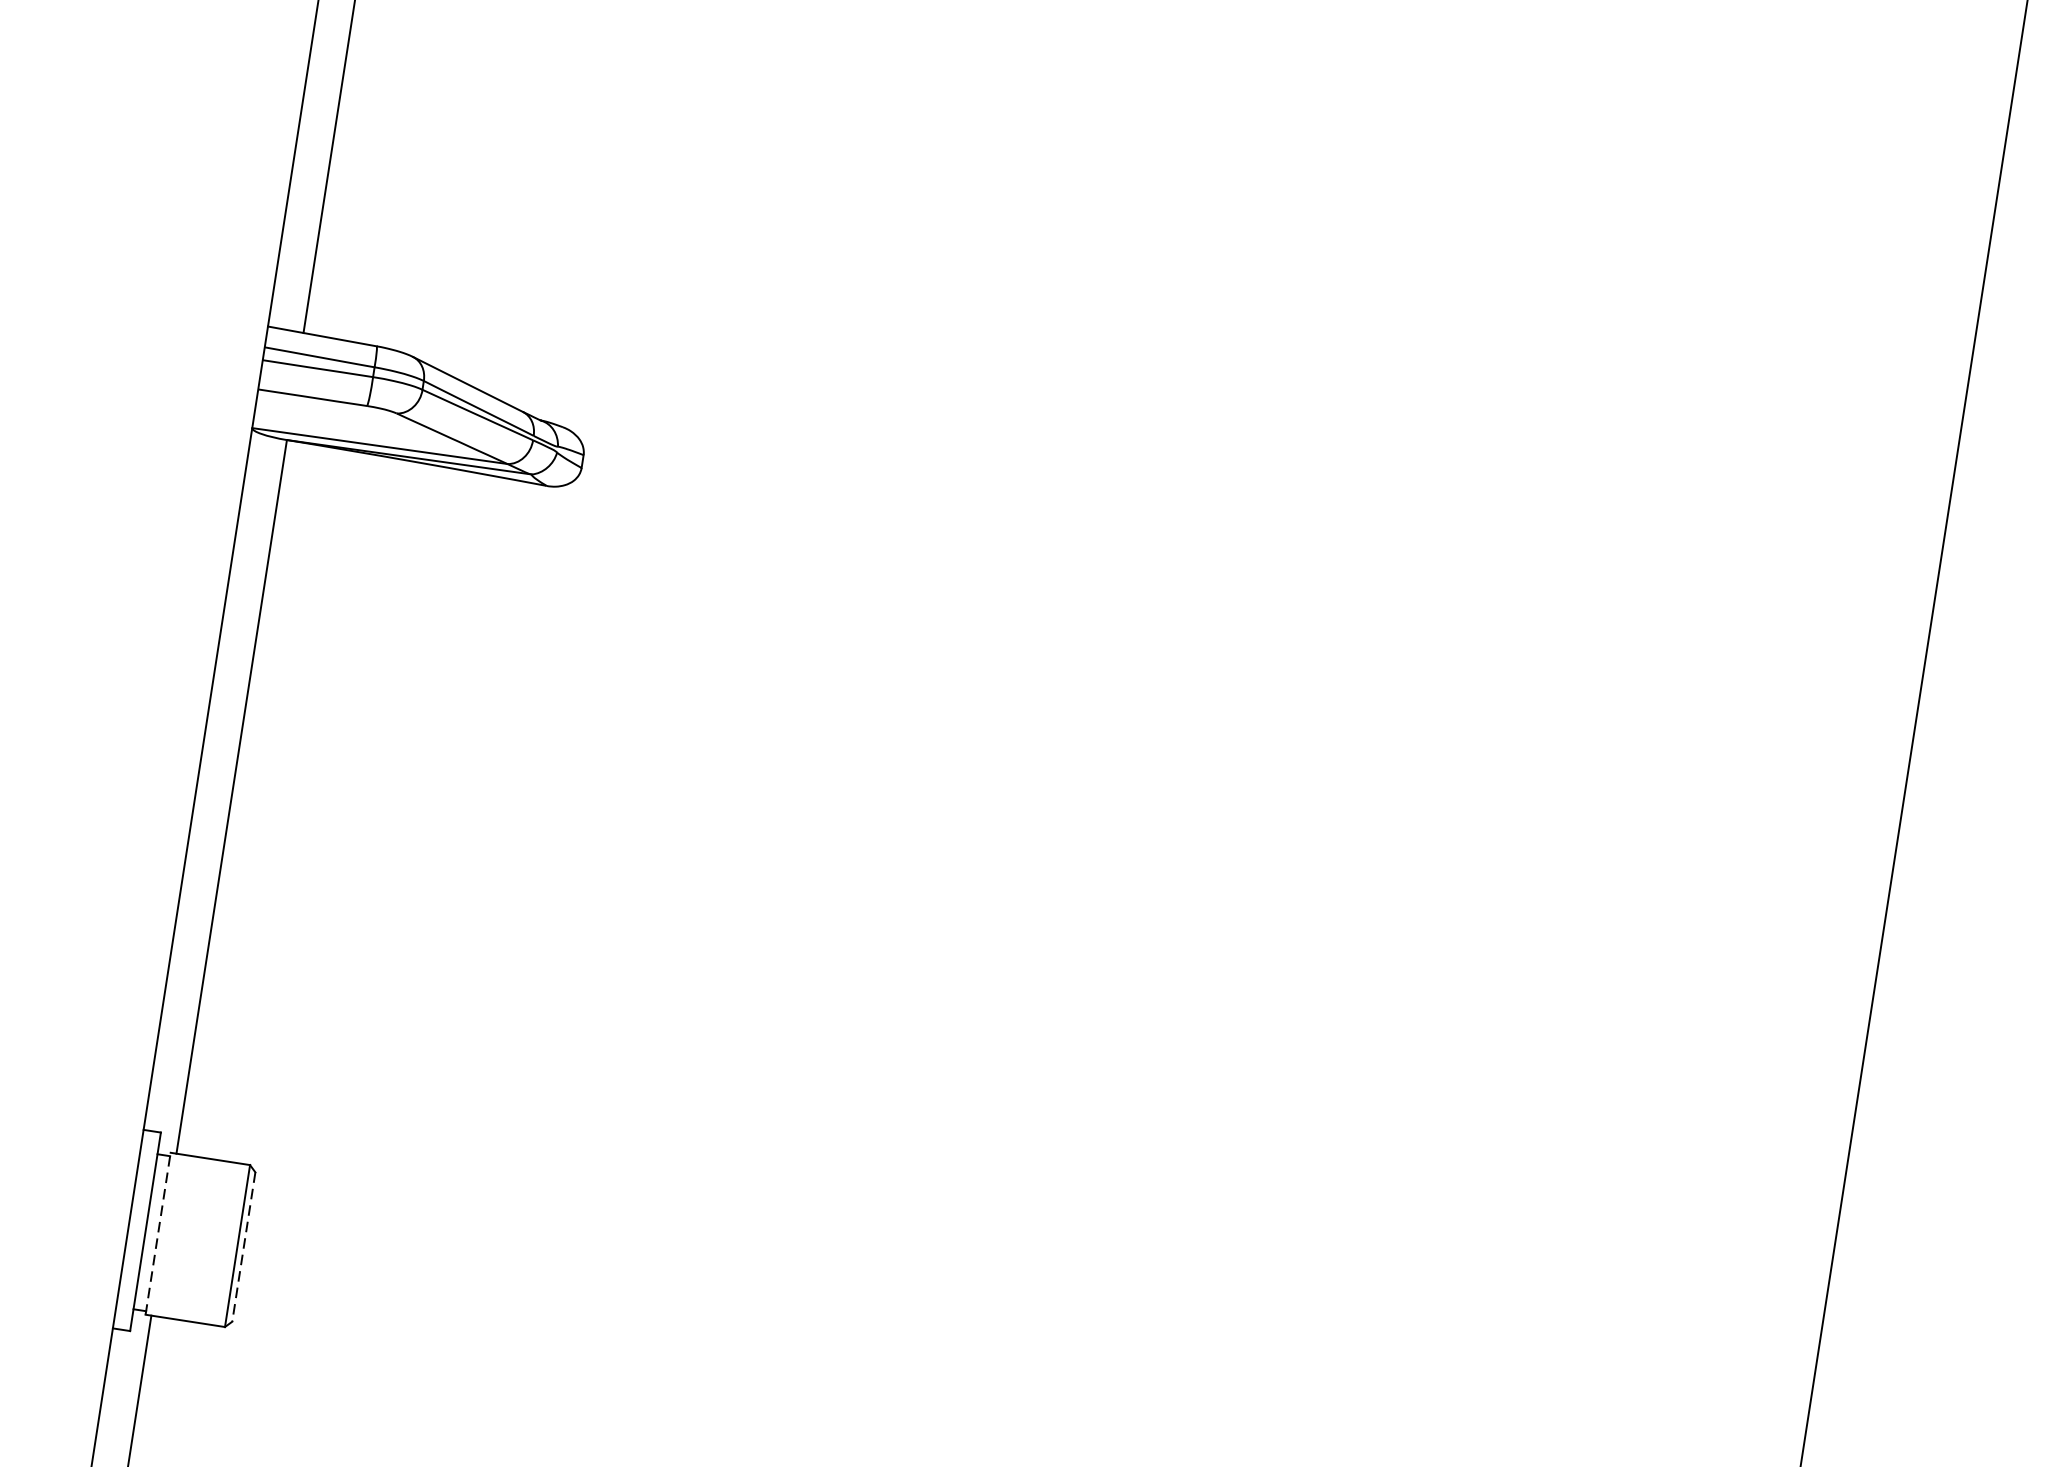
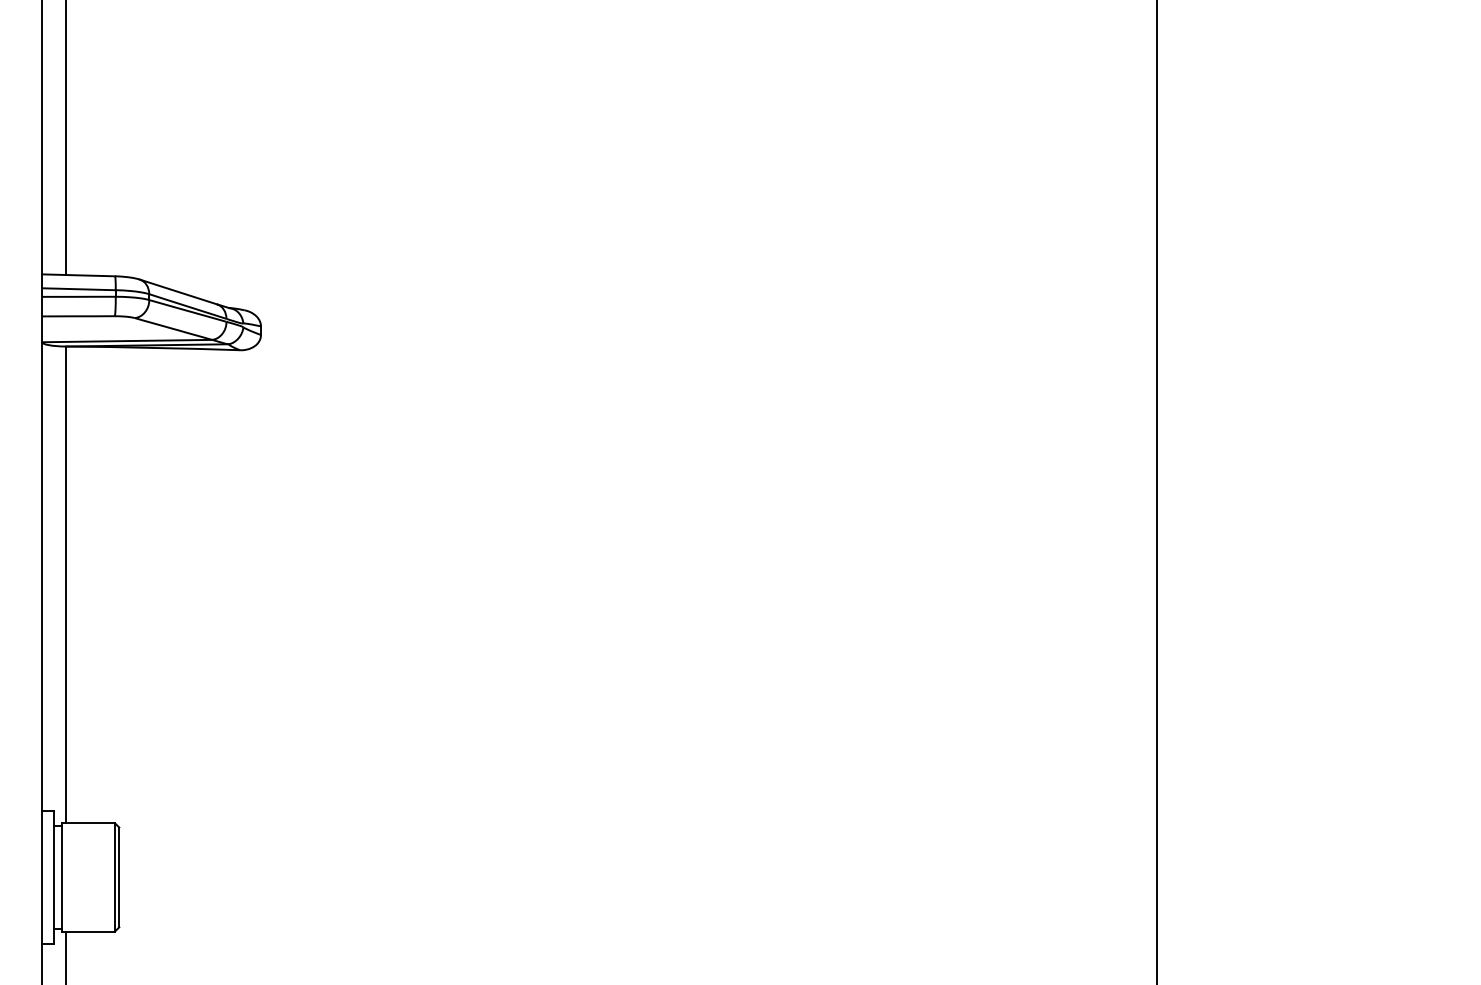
line: (159, 1232) -> (62, 876), dashed -> solid
line: (244, 1247) -> (119, 877), dashed -> solid

